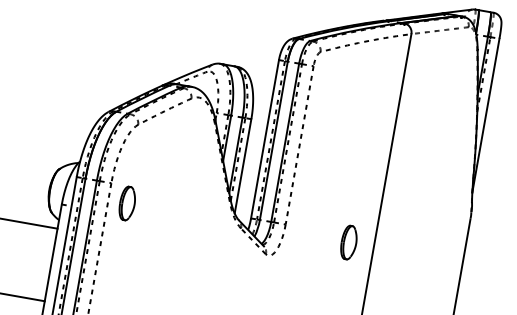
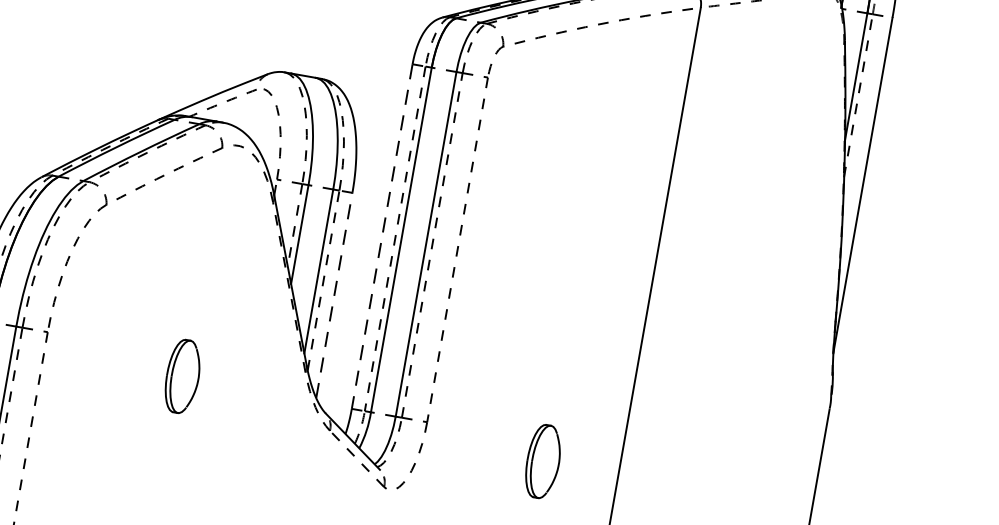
line: (264, 139) -> (381, 237), solid -> dashed
line: (243, 166) -> (335, 295), solid -> dashed
part: (126, 203) -> (180, 376), moved
part: (348, 242) -> (542, 461), moved

